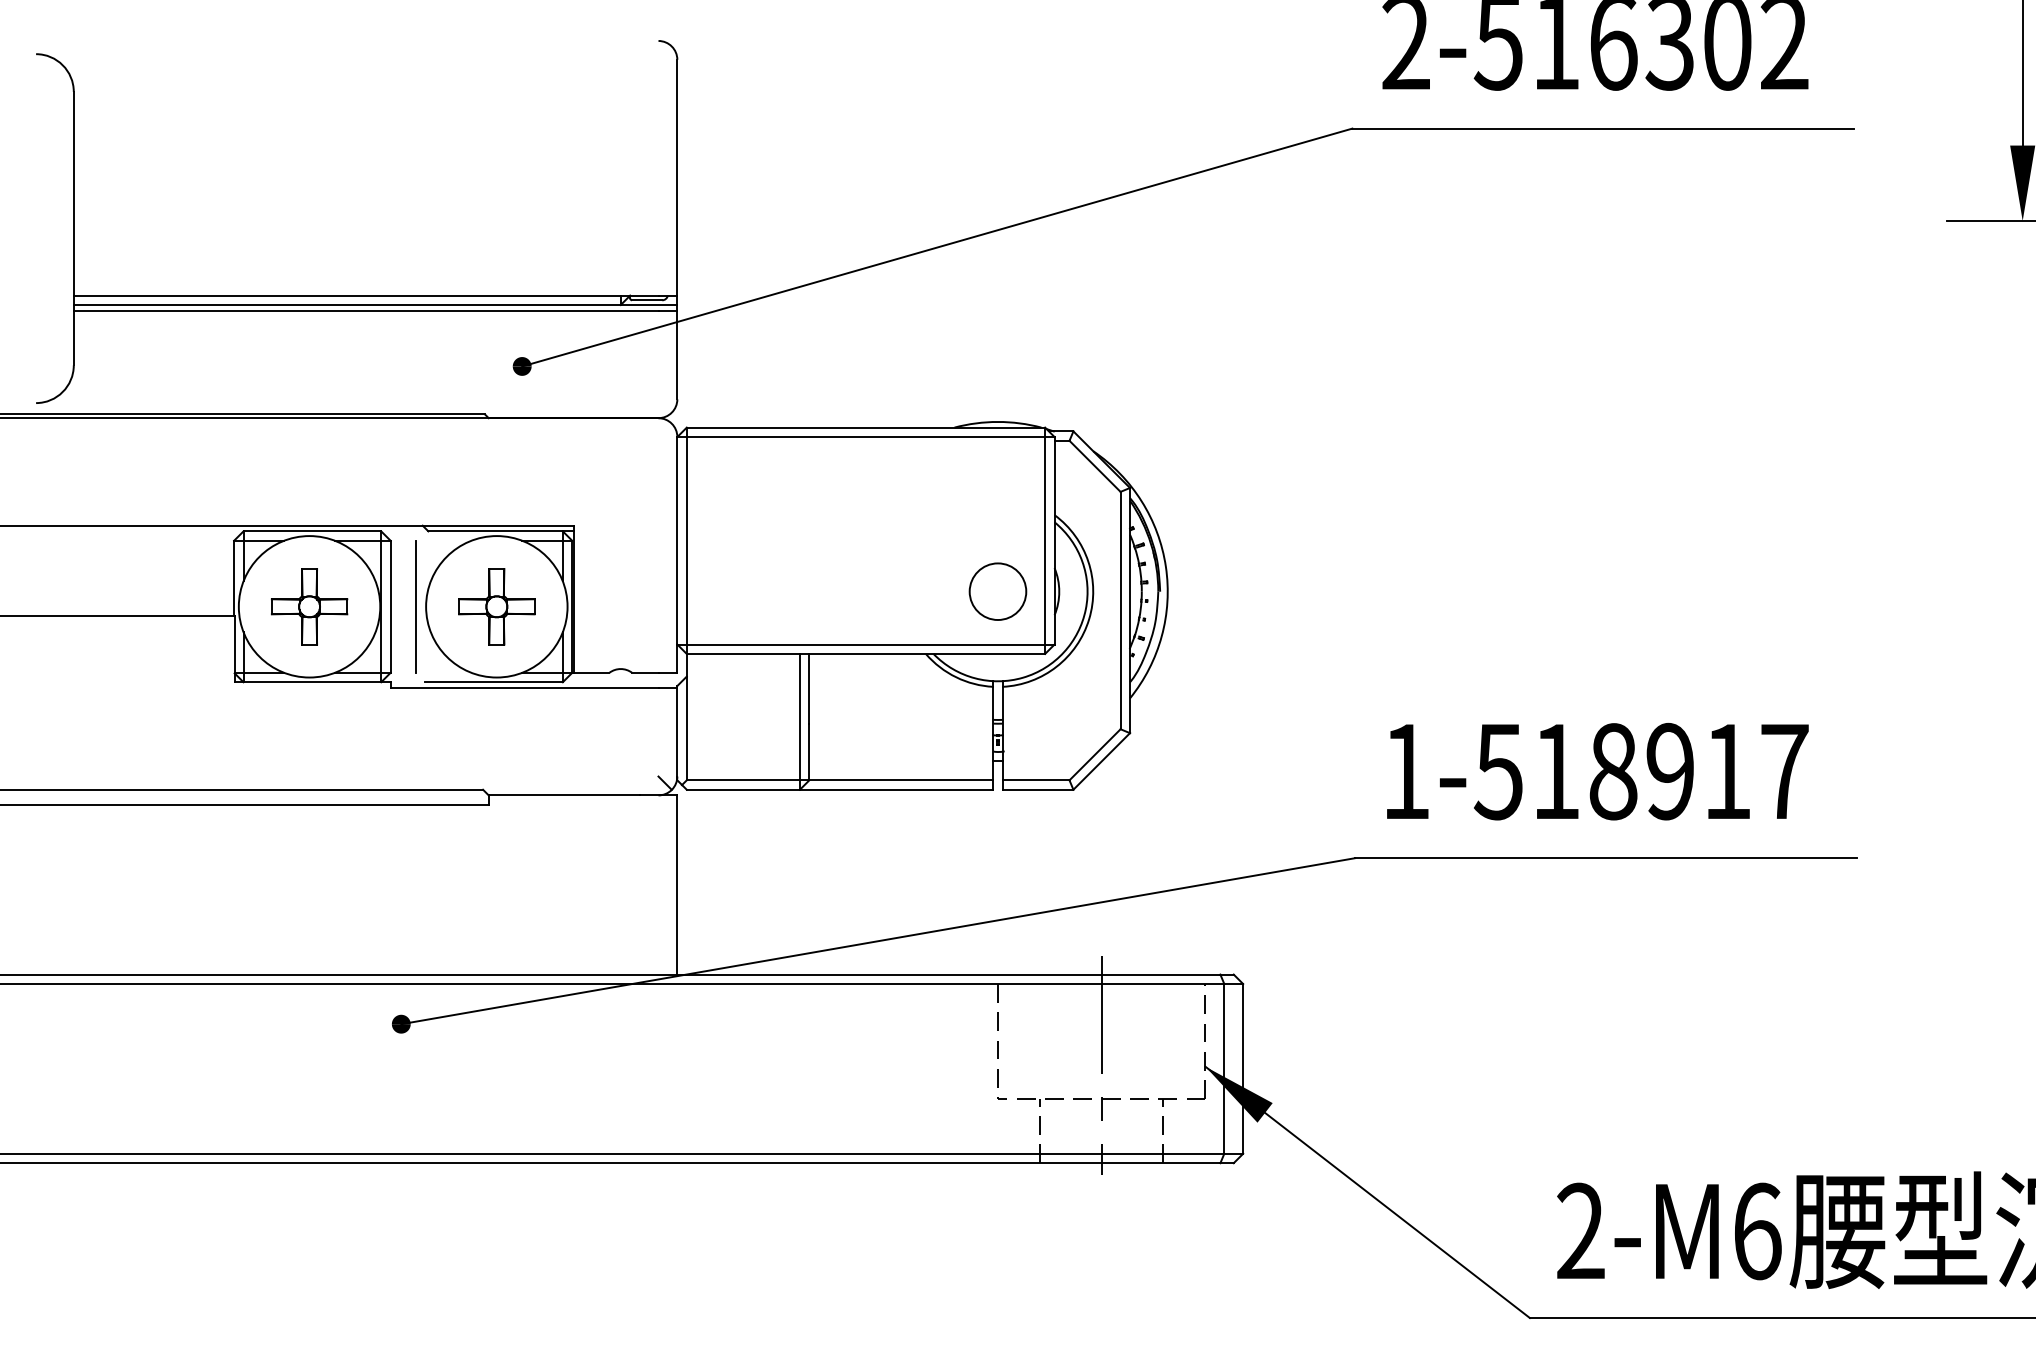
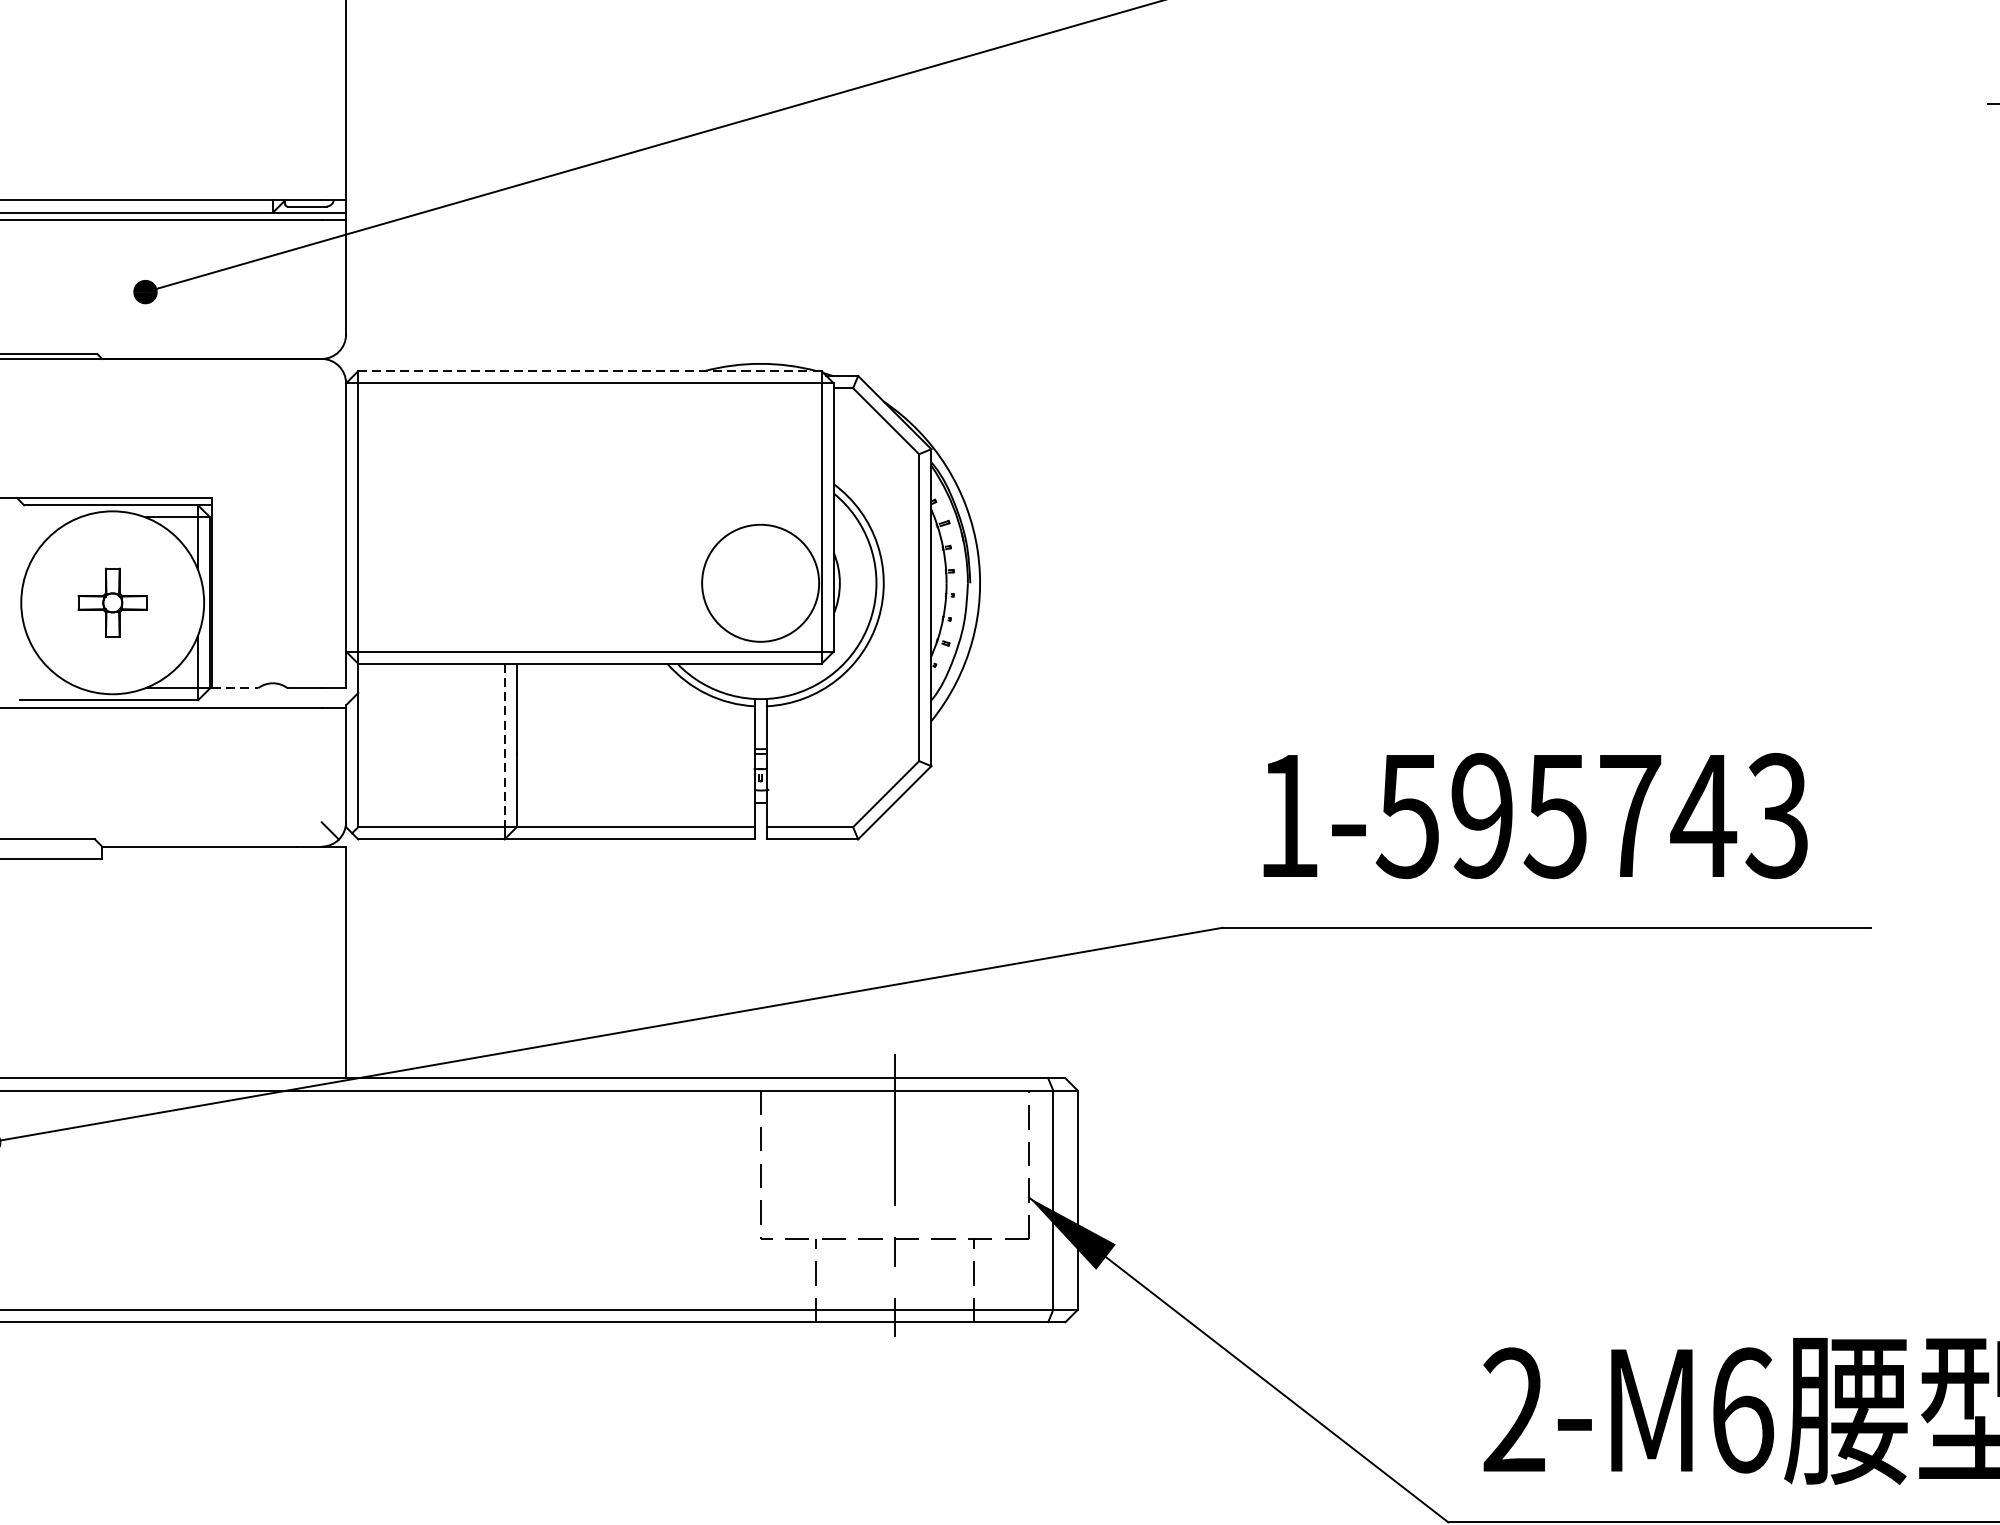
line: (865, 427) -> (589, 370), solid -> dashed
circle: (997, 591) -> (760, 583), size x1.6
line: (415, 606) -> (7, 602), removed
part: (496, 606) -> (112, 602), size x0.7
line: (591, 672) -> (235, 687), solid -> dashed
line: (799, 717) -> (504, 745), solid -> dashed
text: (1670, 771) -> (1630, 815), 1-518917 -> 1-595743

